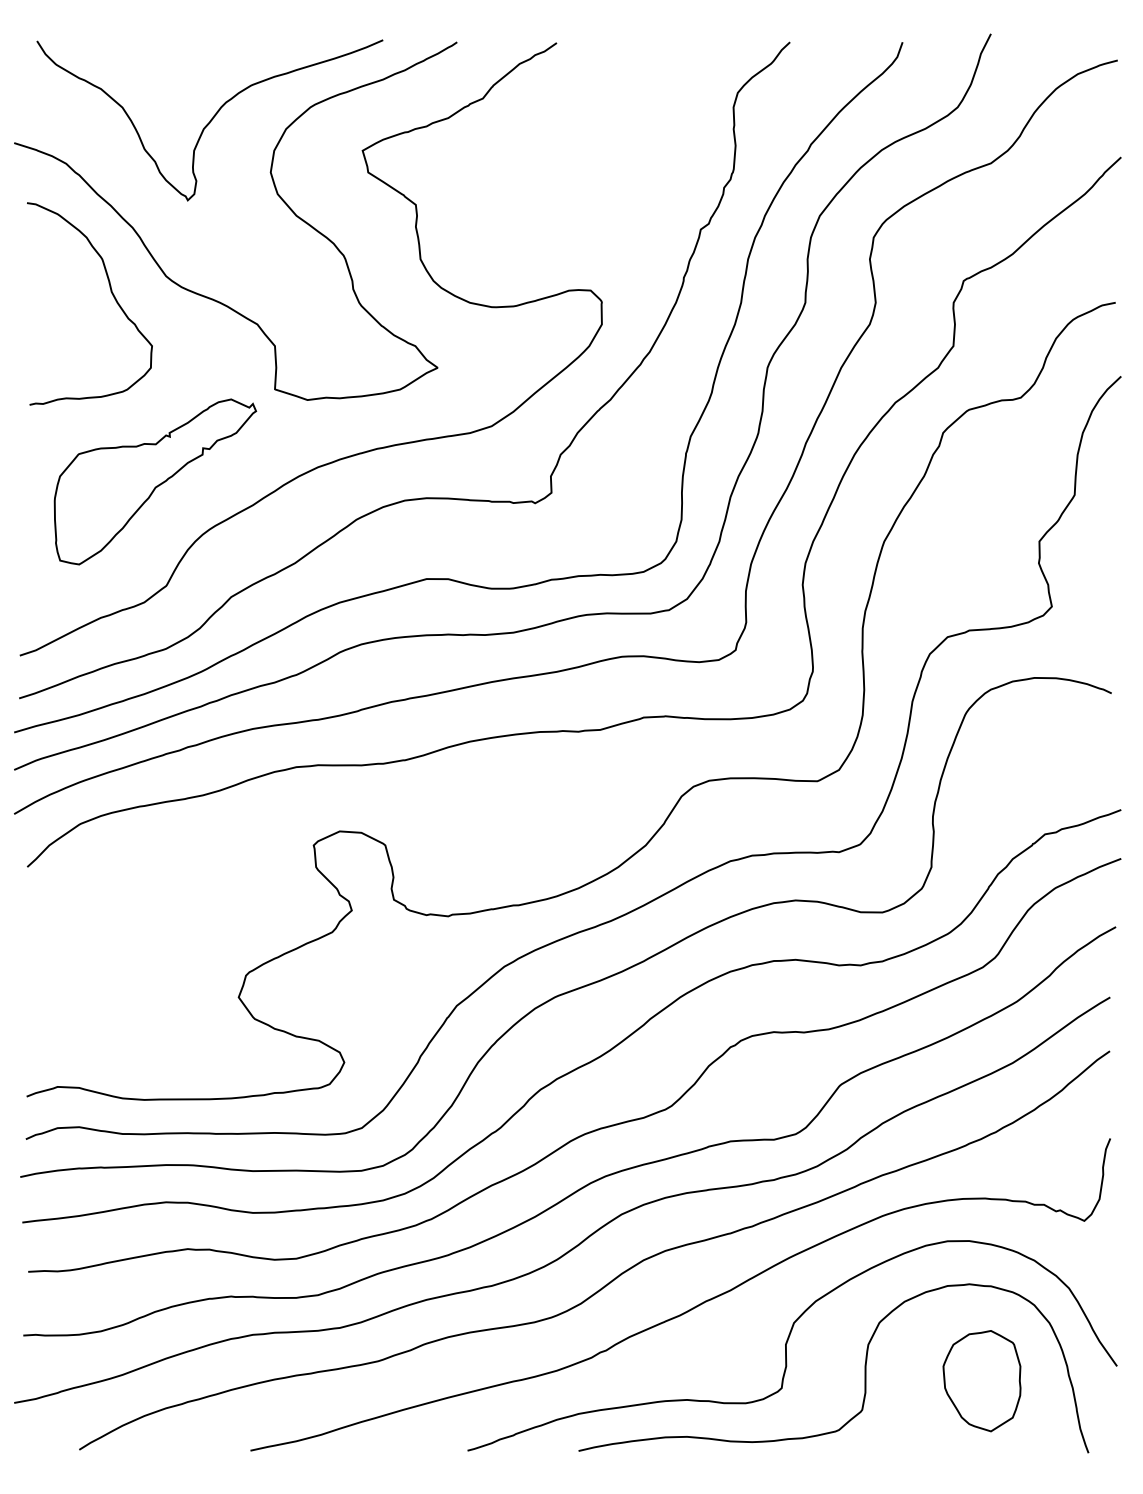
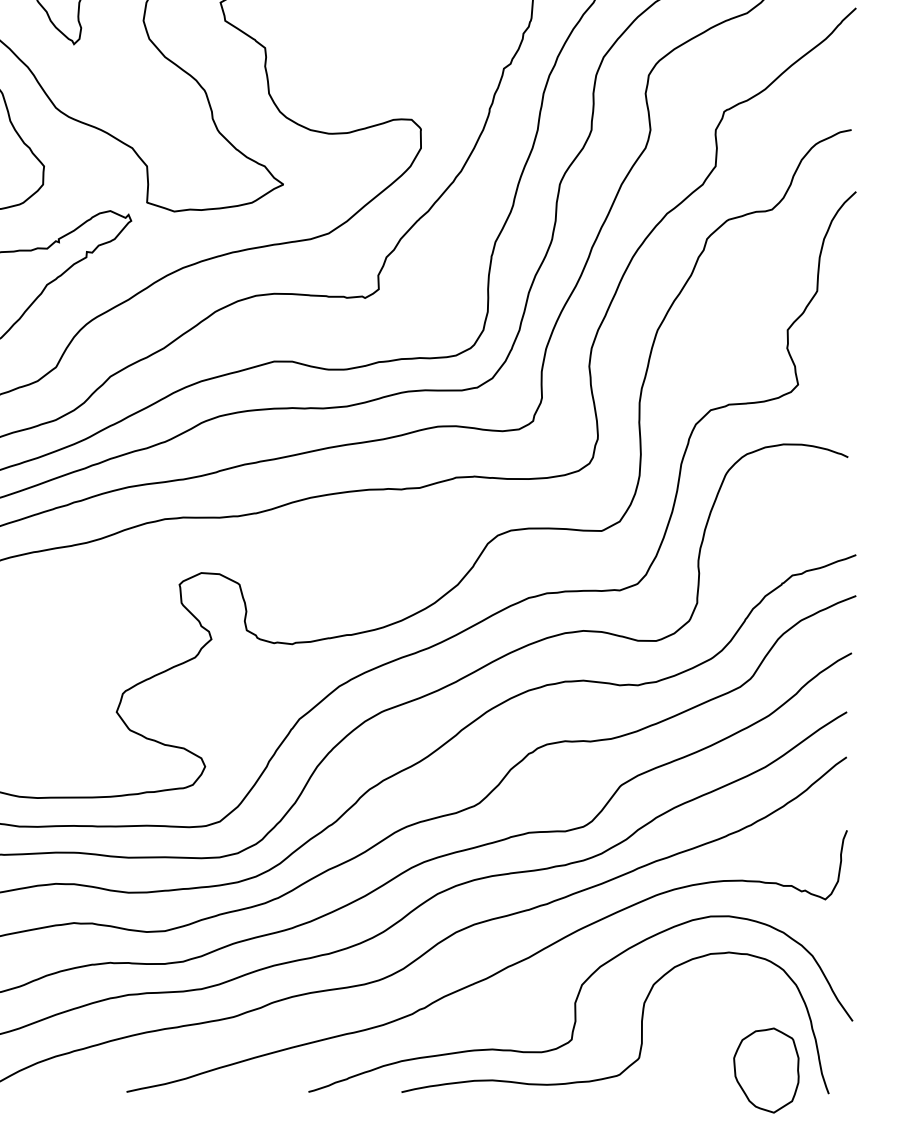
part: (981, 1381) -> (765, 1070), moved

